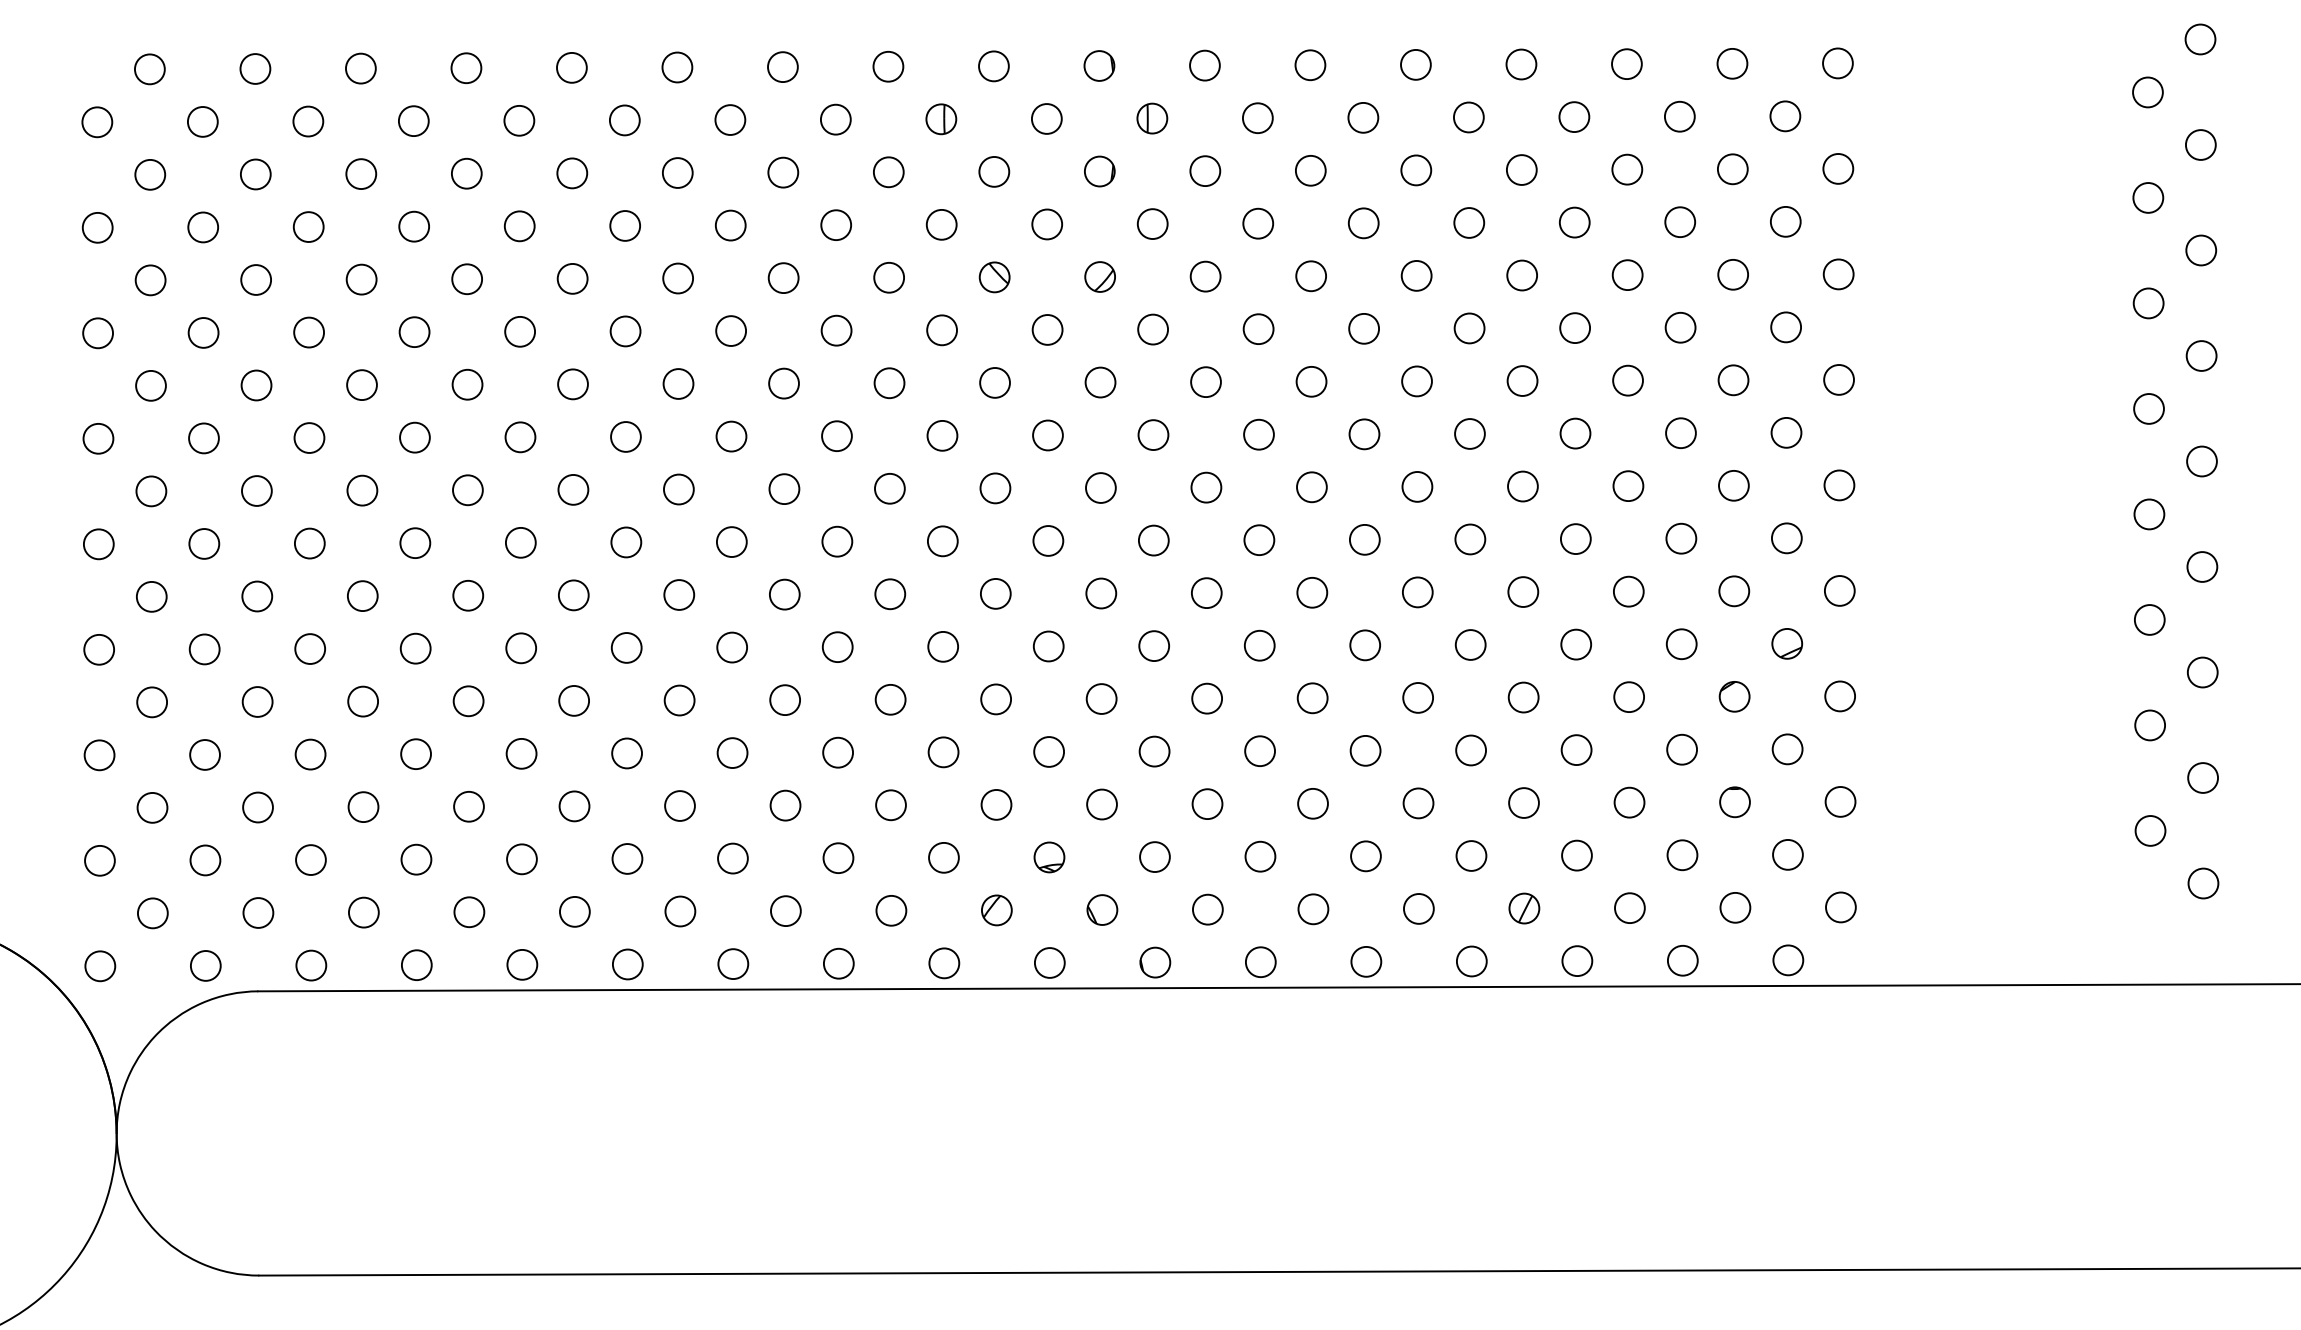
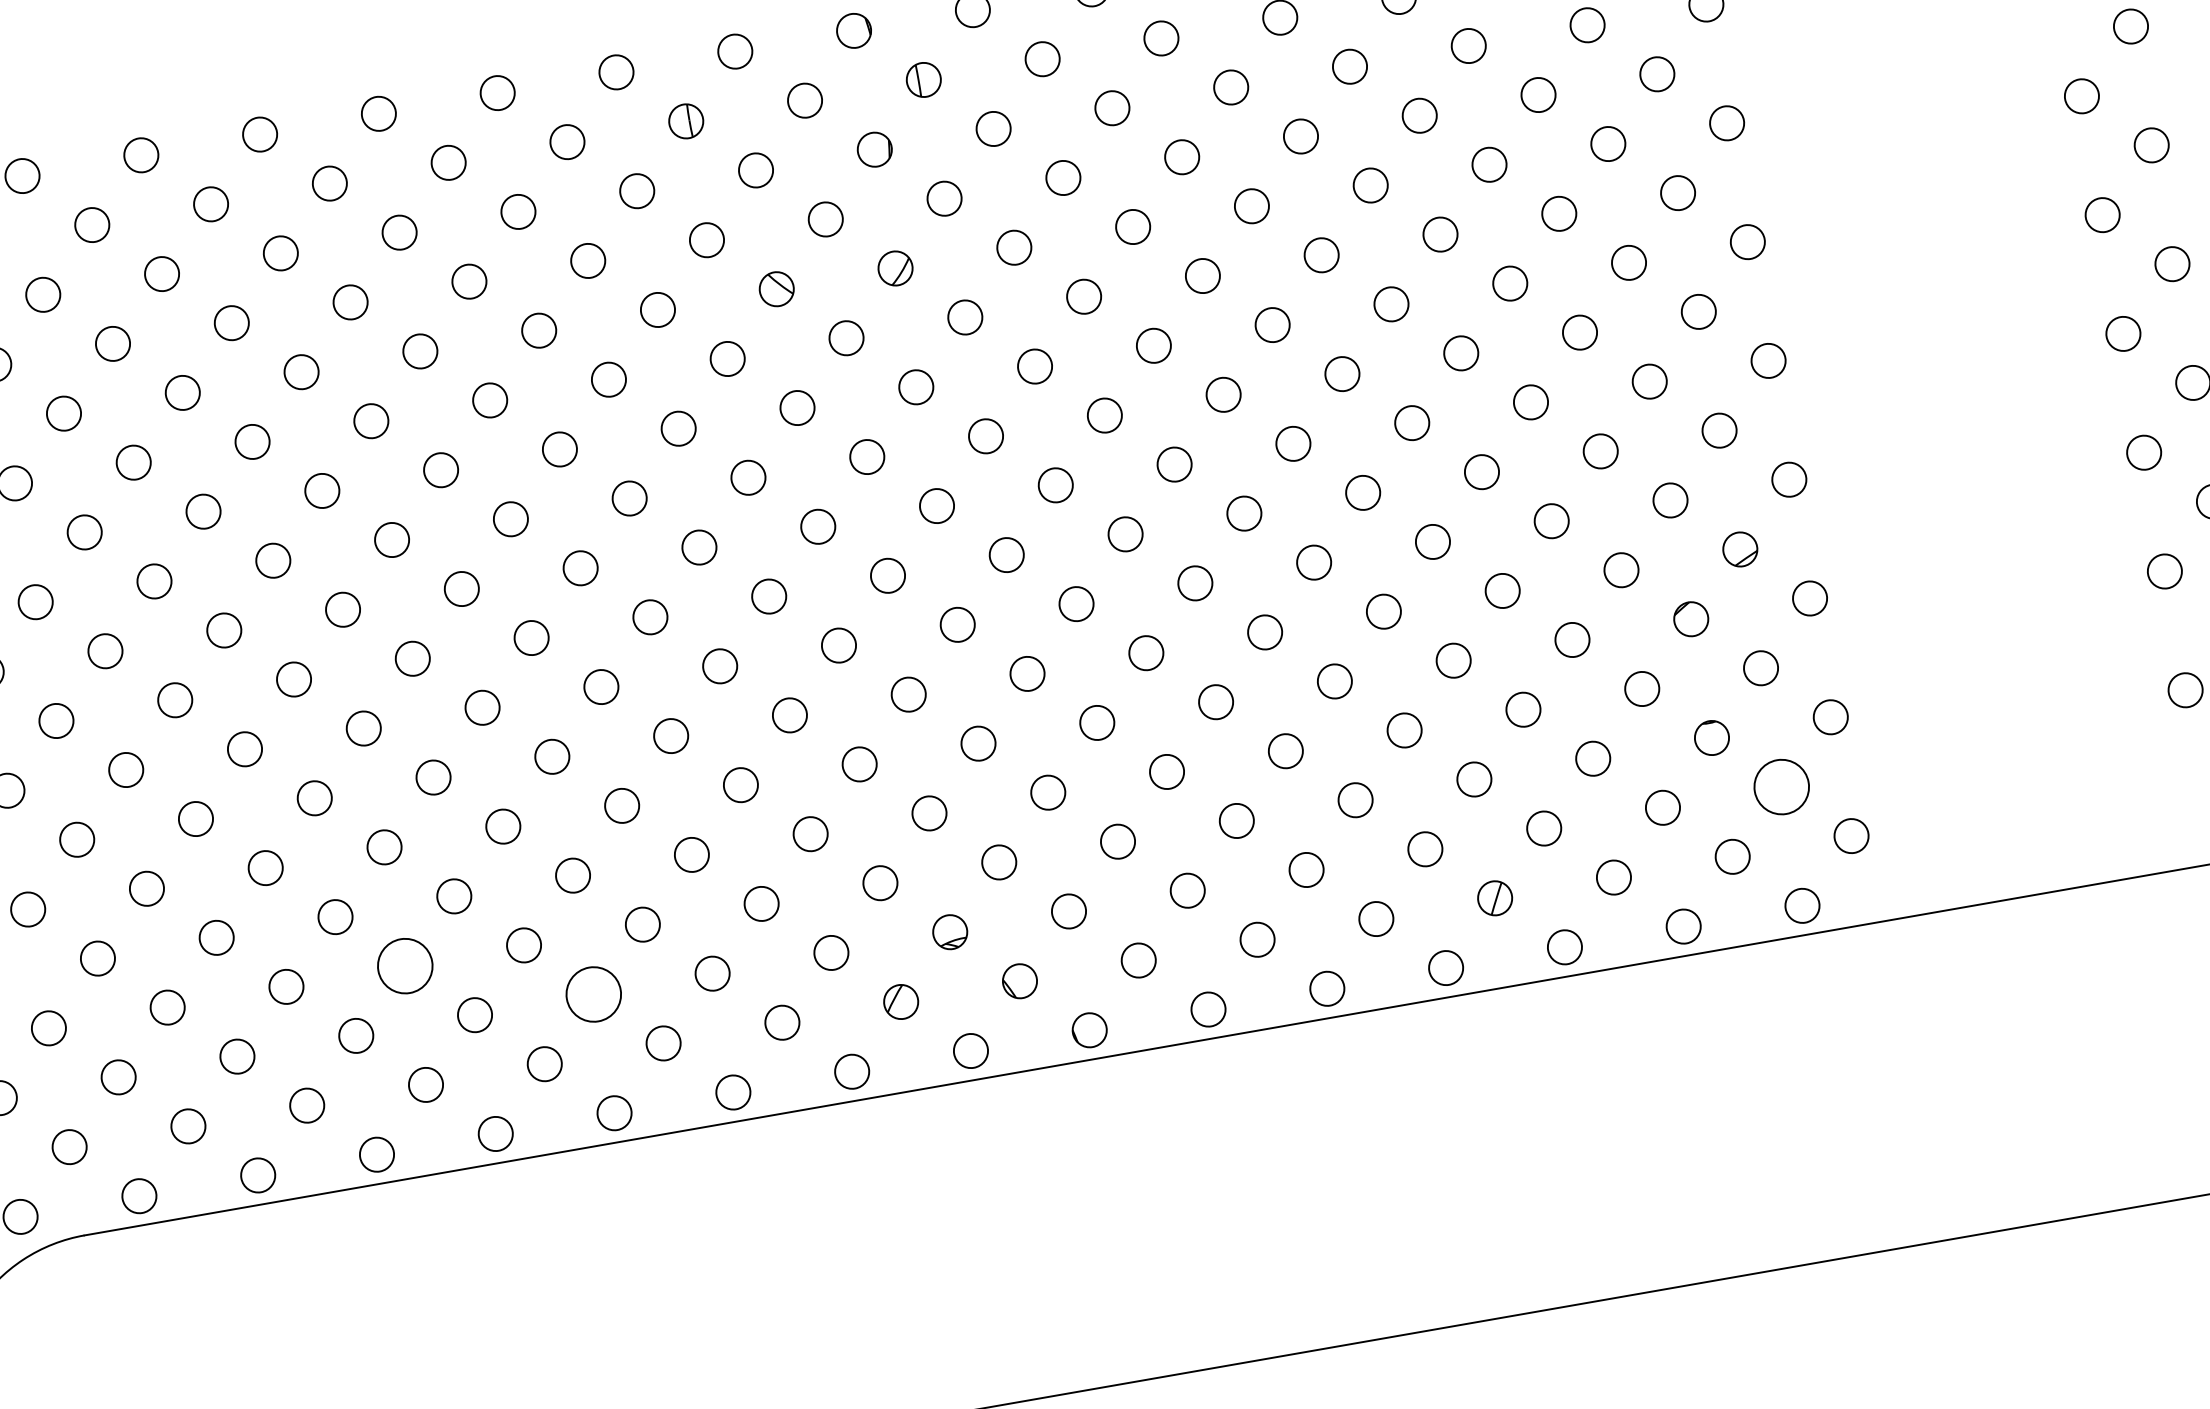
circle: (574, 806) -> (405, 966), size x1.6
circle: (1787, 854) -> (1781, 786), size x1.6
circle: (732, 858) -> (593, 994), size x1.6

